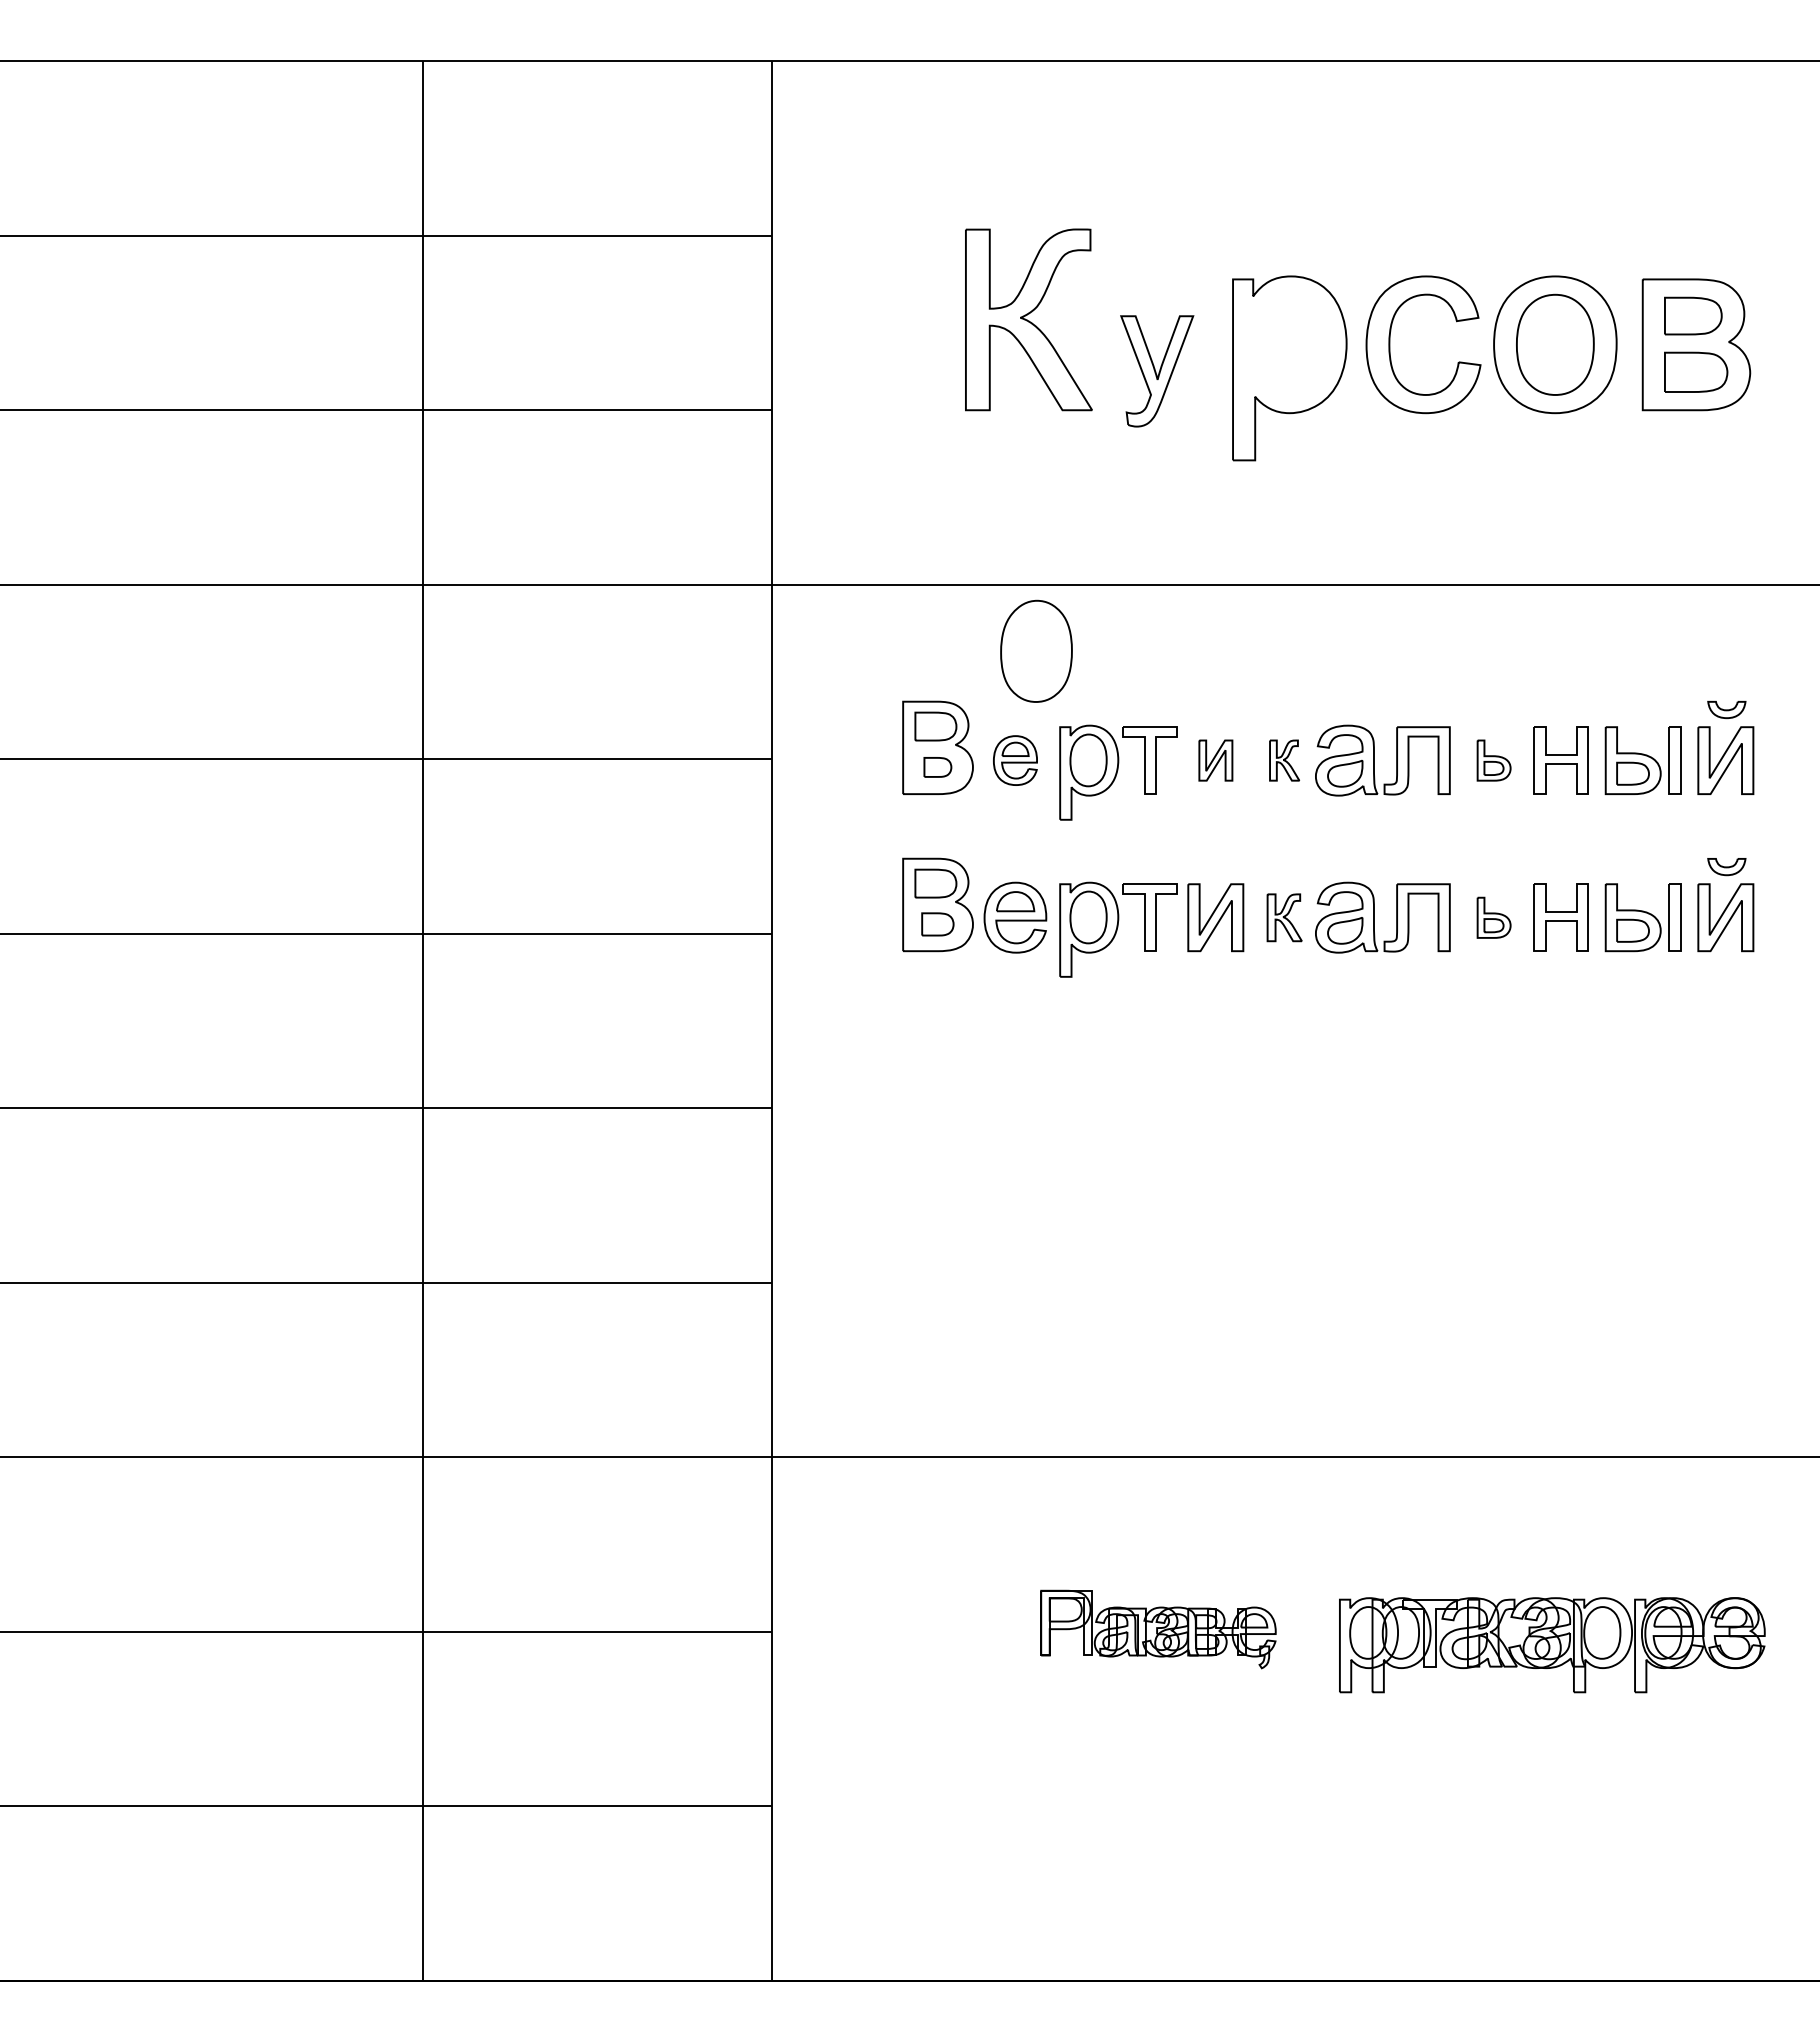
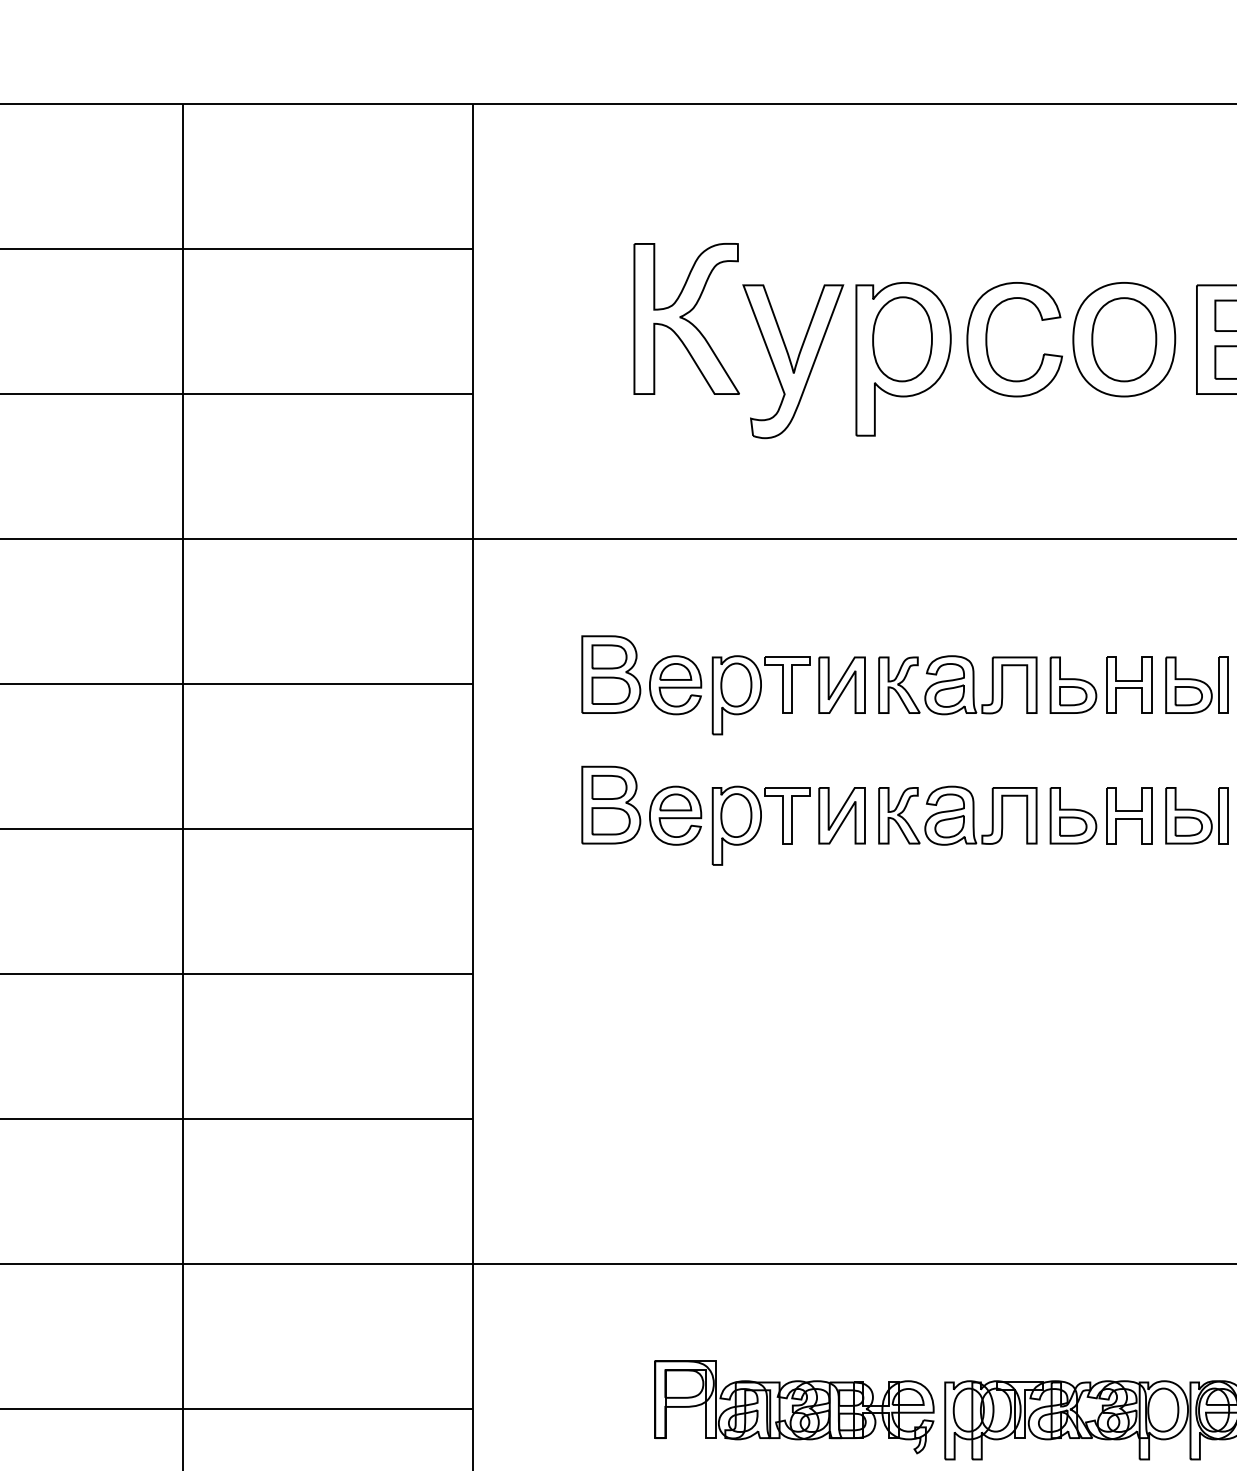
part: (1157, 371) -> (793, 361), size x1.67
part: (1036, 650) -> (902, 338), moved
part: (1015, 760) -> (675, 685), size x1.43
part: (1215, 760) -> (841, 685), size x1.67
part: (1284, 760) -> (899, 685), size x1.67
part: (1493, 760) -> (1072, 685), size x1.67
part: (937, 767) -> (610, 690), size x1.67
part: (1284, 917) -> (899, 815), size x1.43
part: (1493, 917) -> (1072, 815), size x1.67
part: (937, 924) -> (610, 821), size x1.43
part: (1158, 1629) -> (794, 1407), size x1.43

